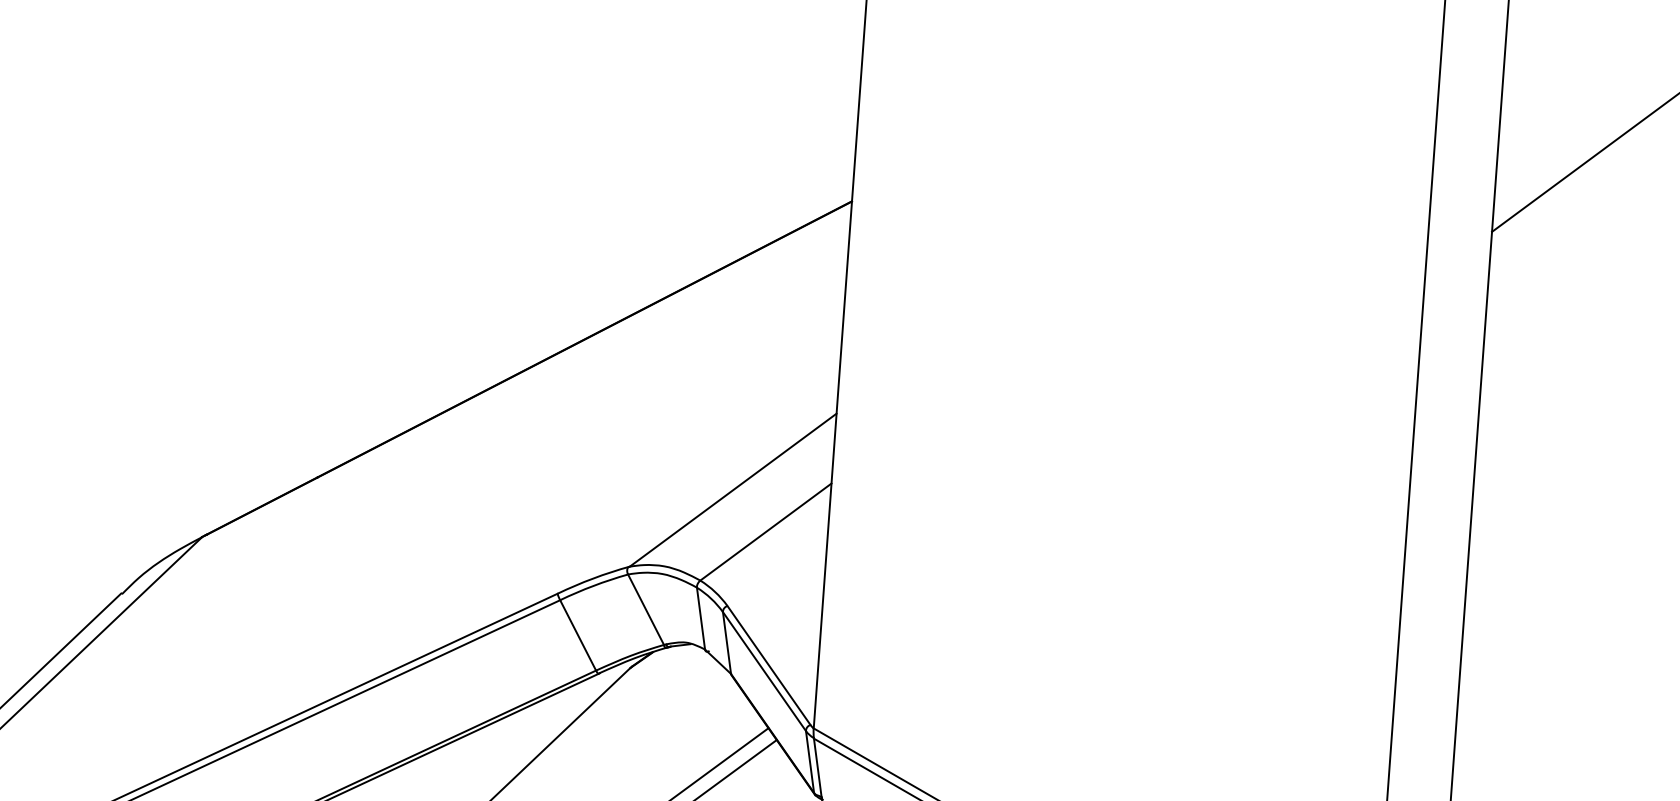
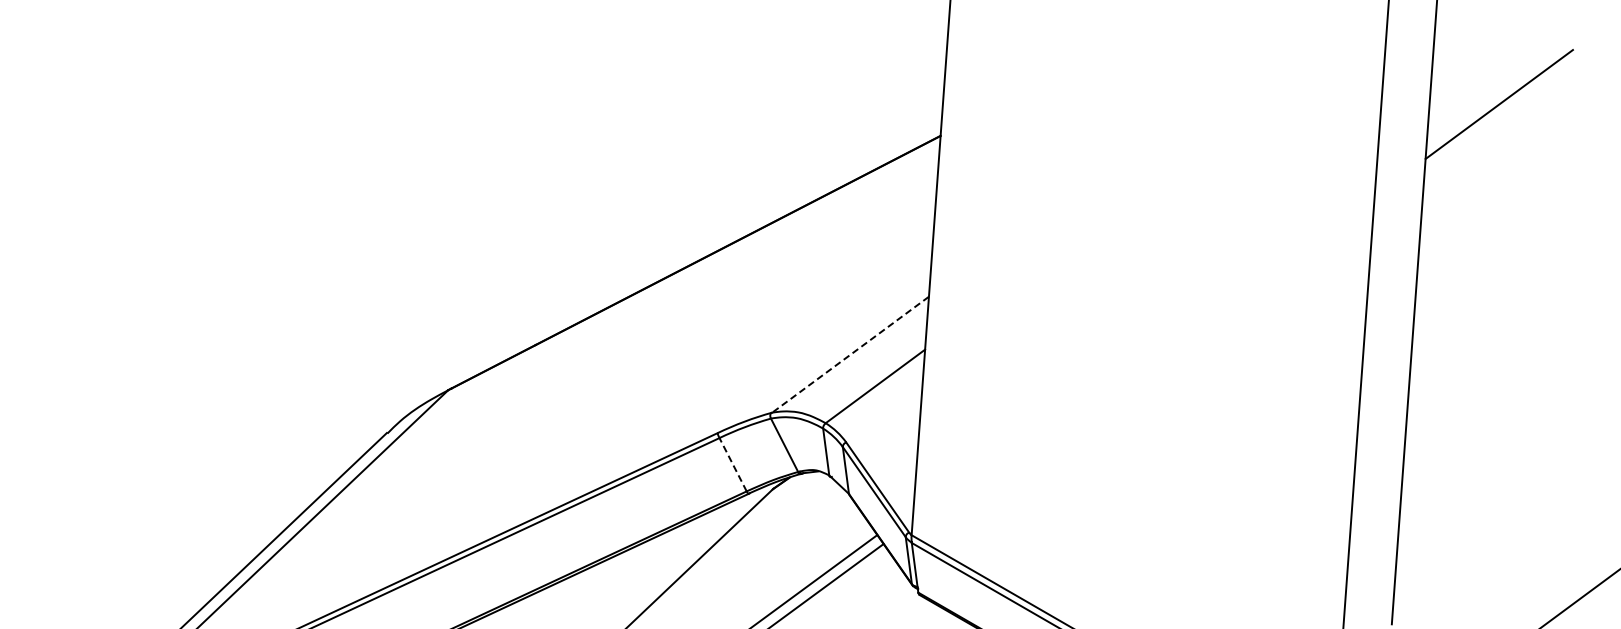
line: (733, 489) -> (850, 354), solid -> dashed
line: (578, 635) -> (733, 464), solid -> dashed

